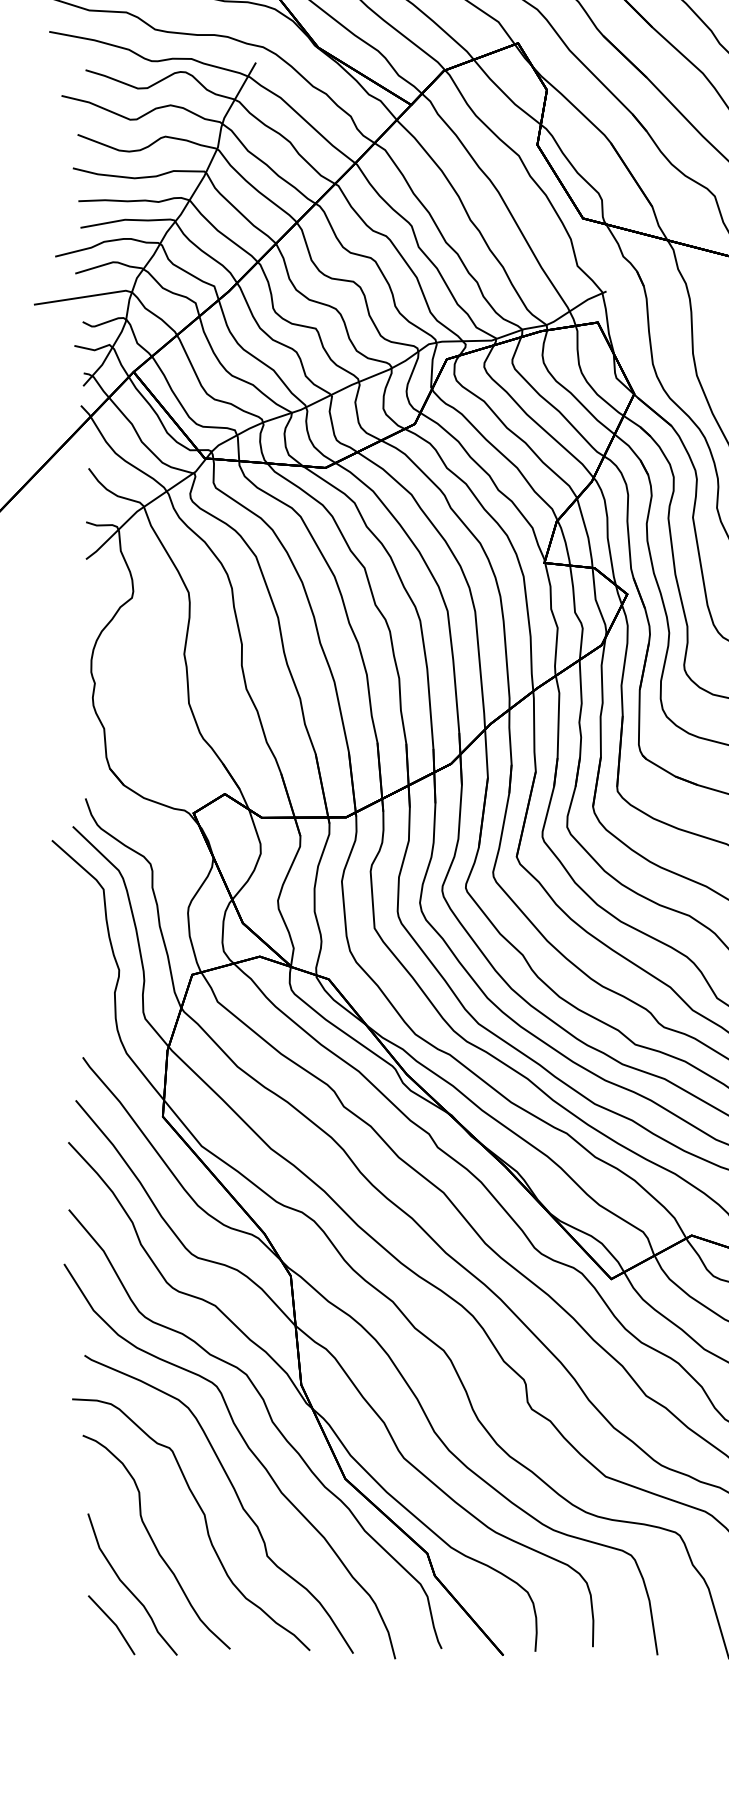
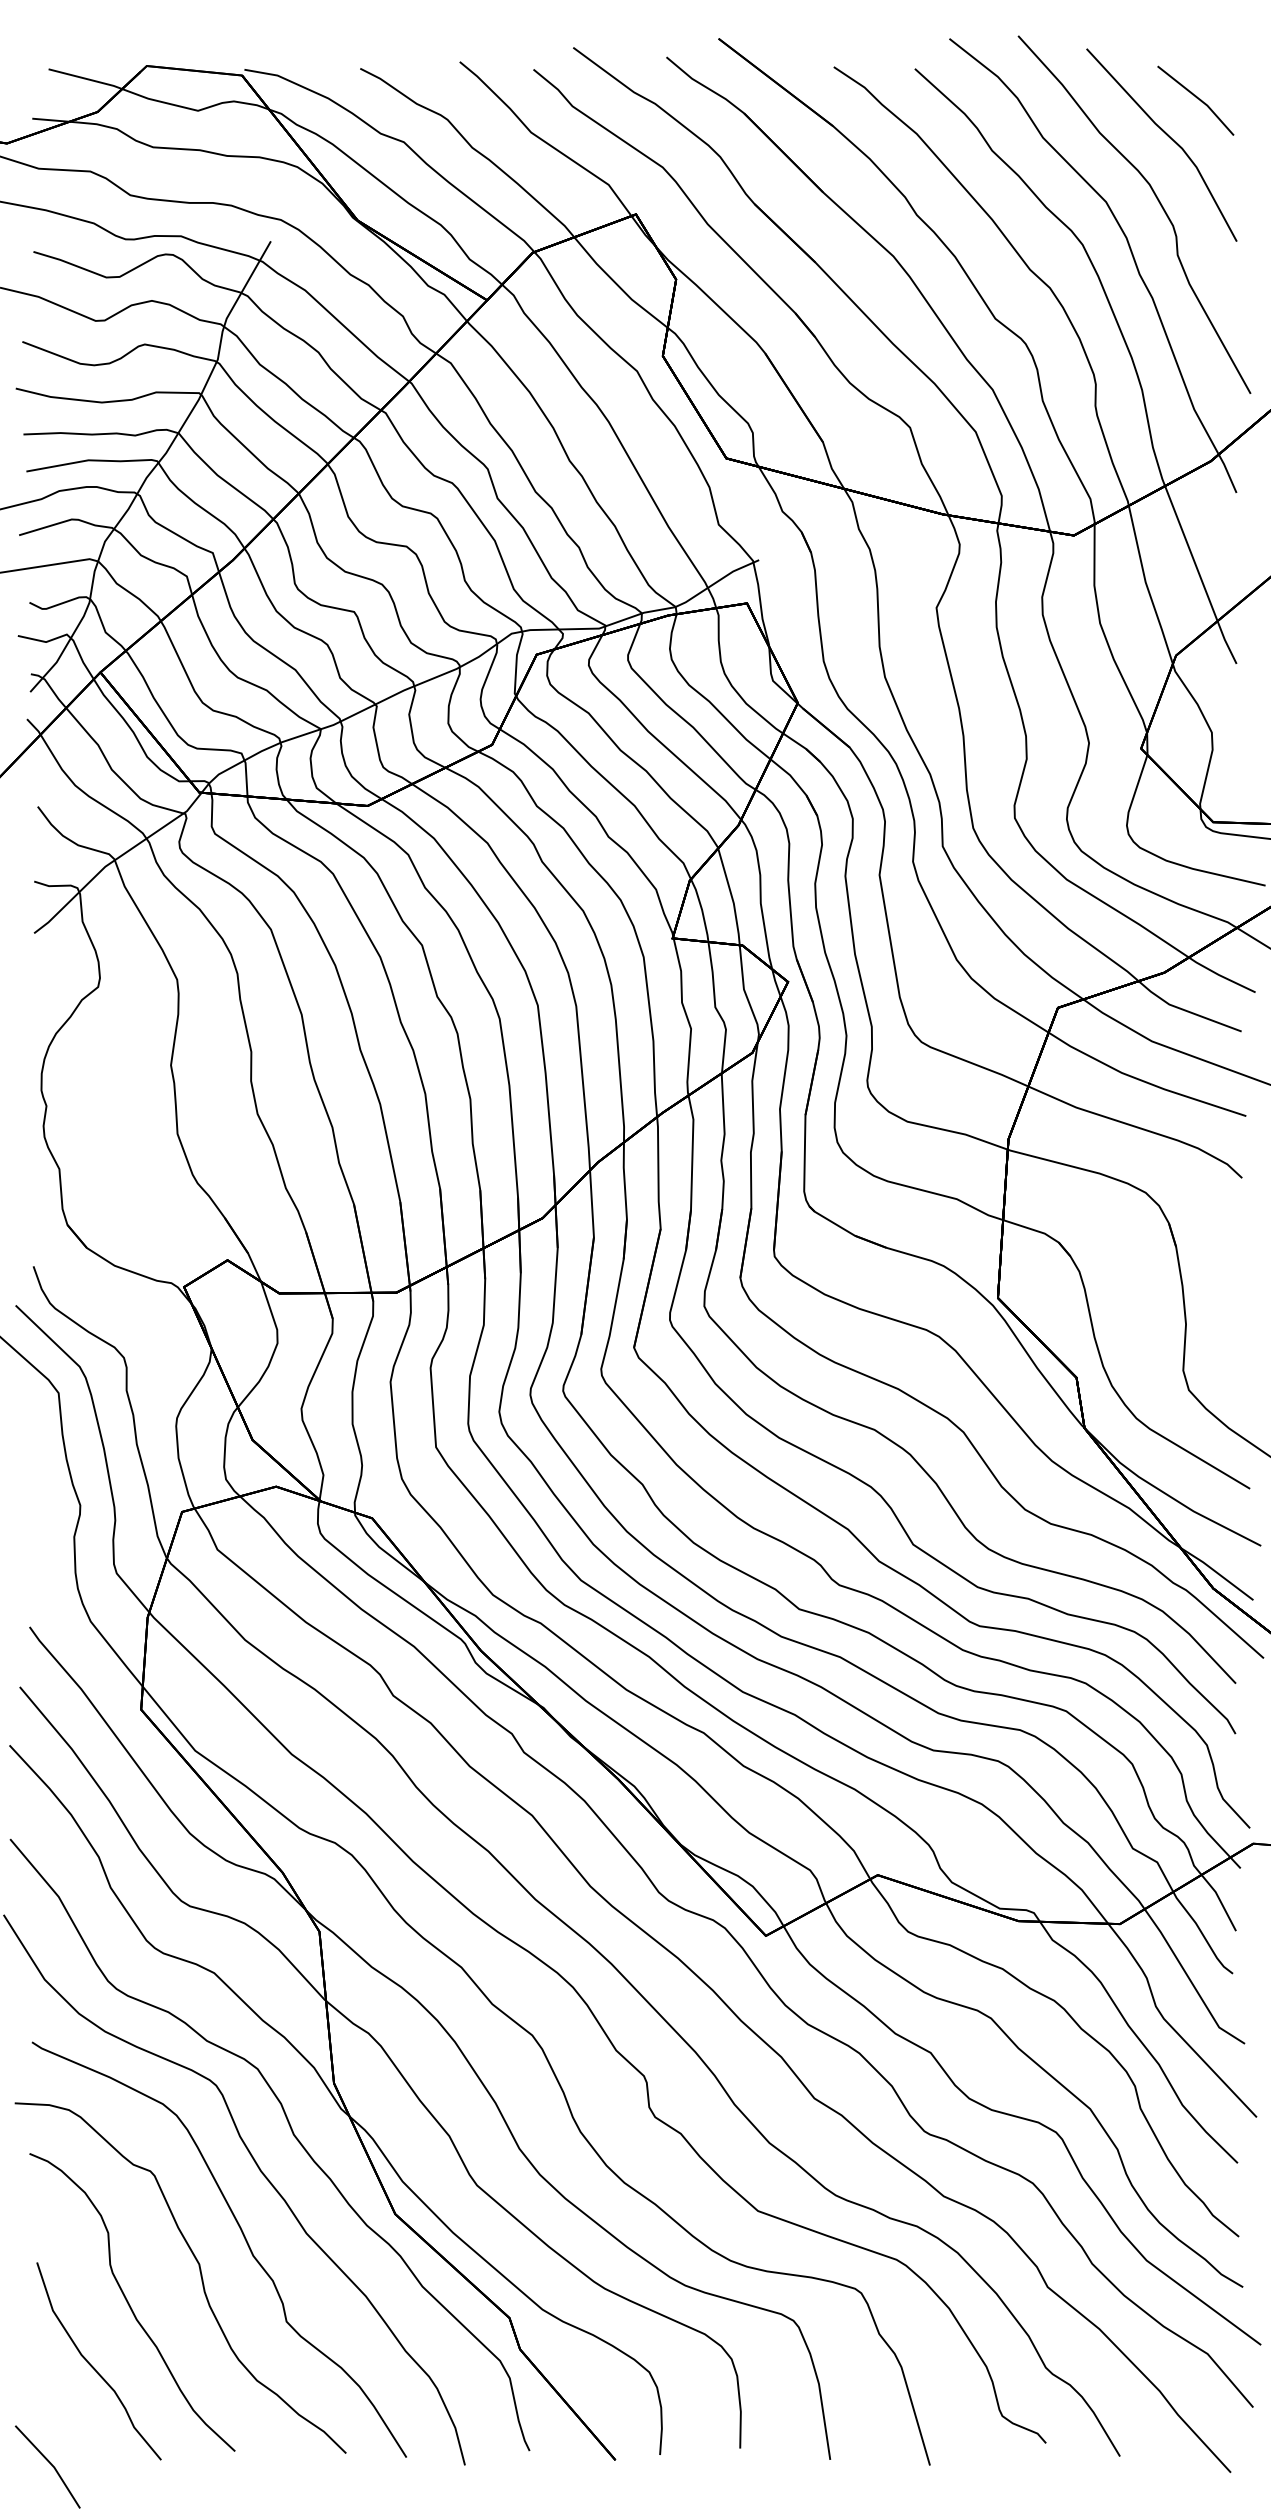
line: (112, 1622) -> (49, 2463), moved

